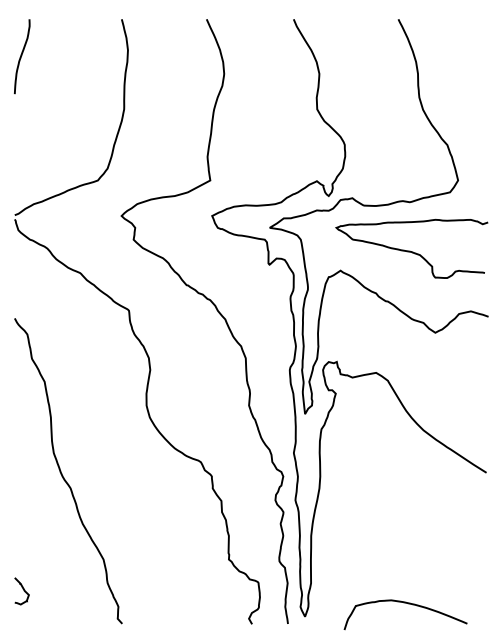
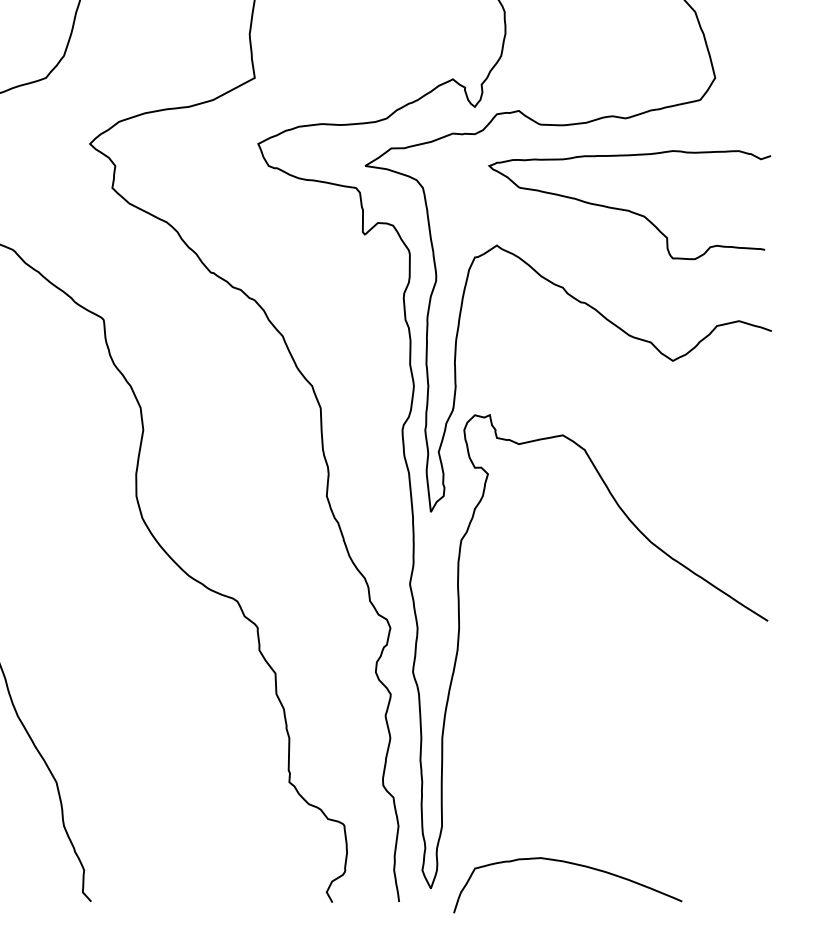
curve: (408, 604) -> (572, 865), moved

